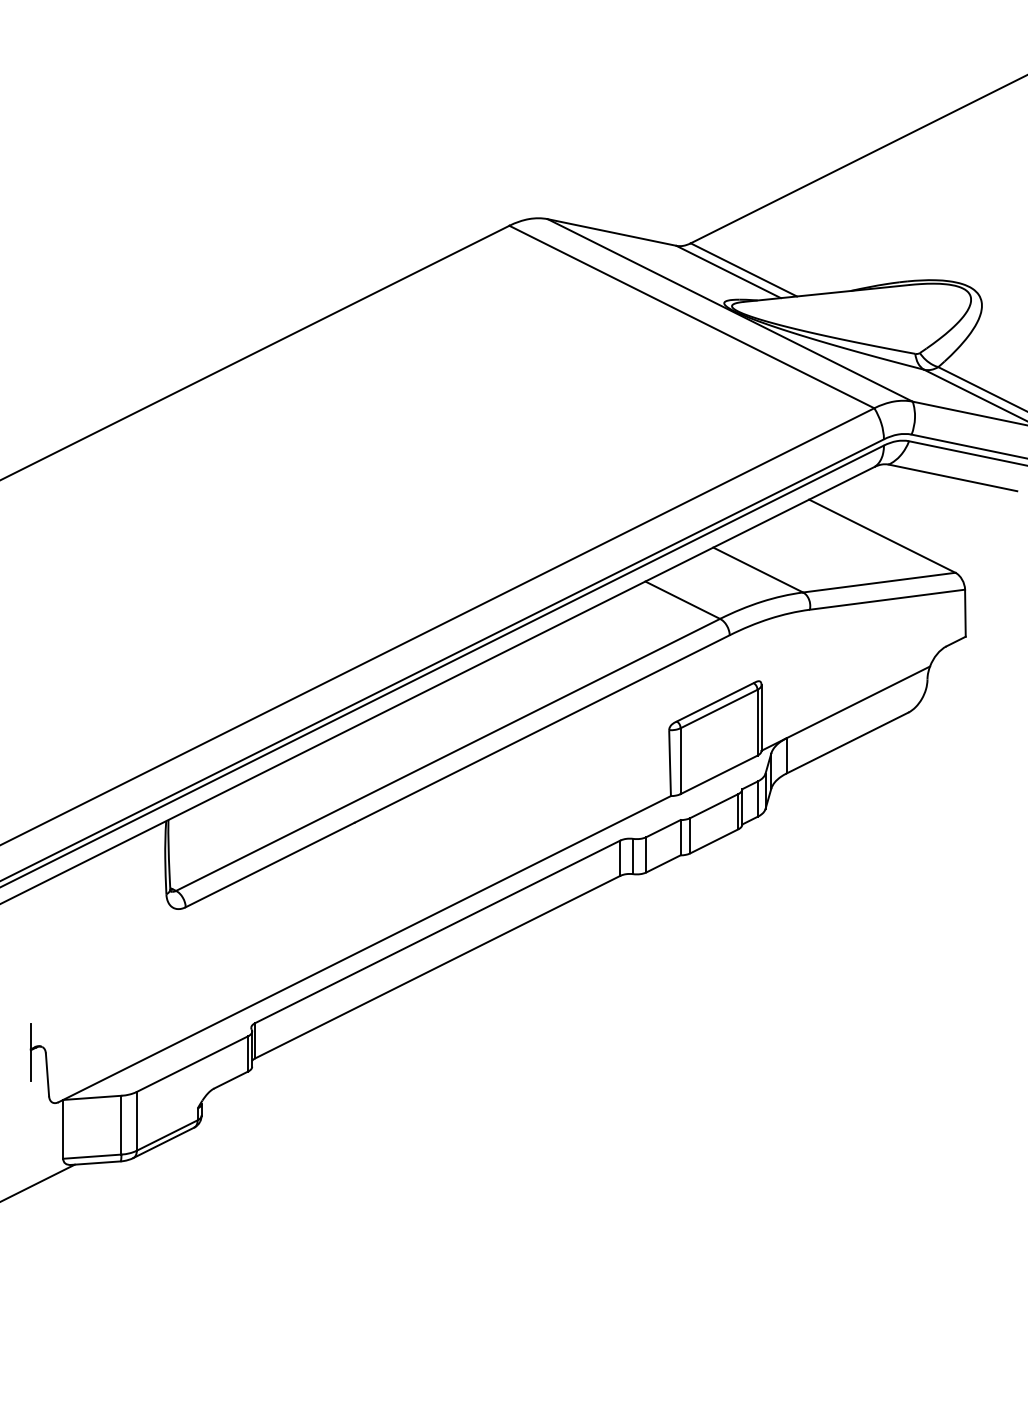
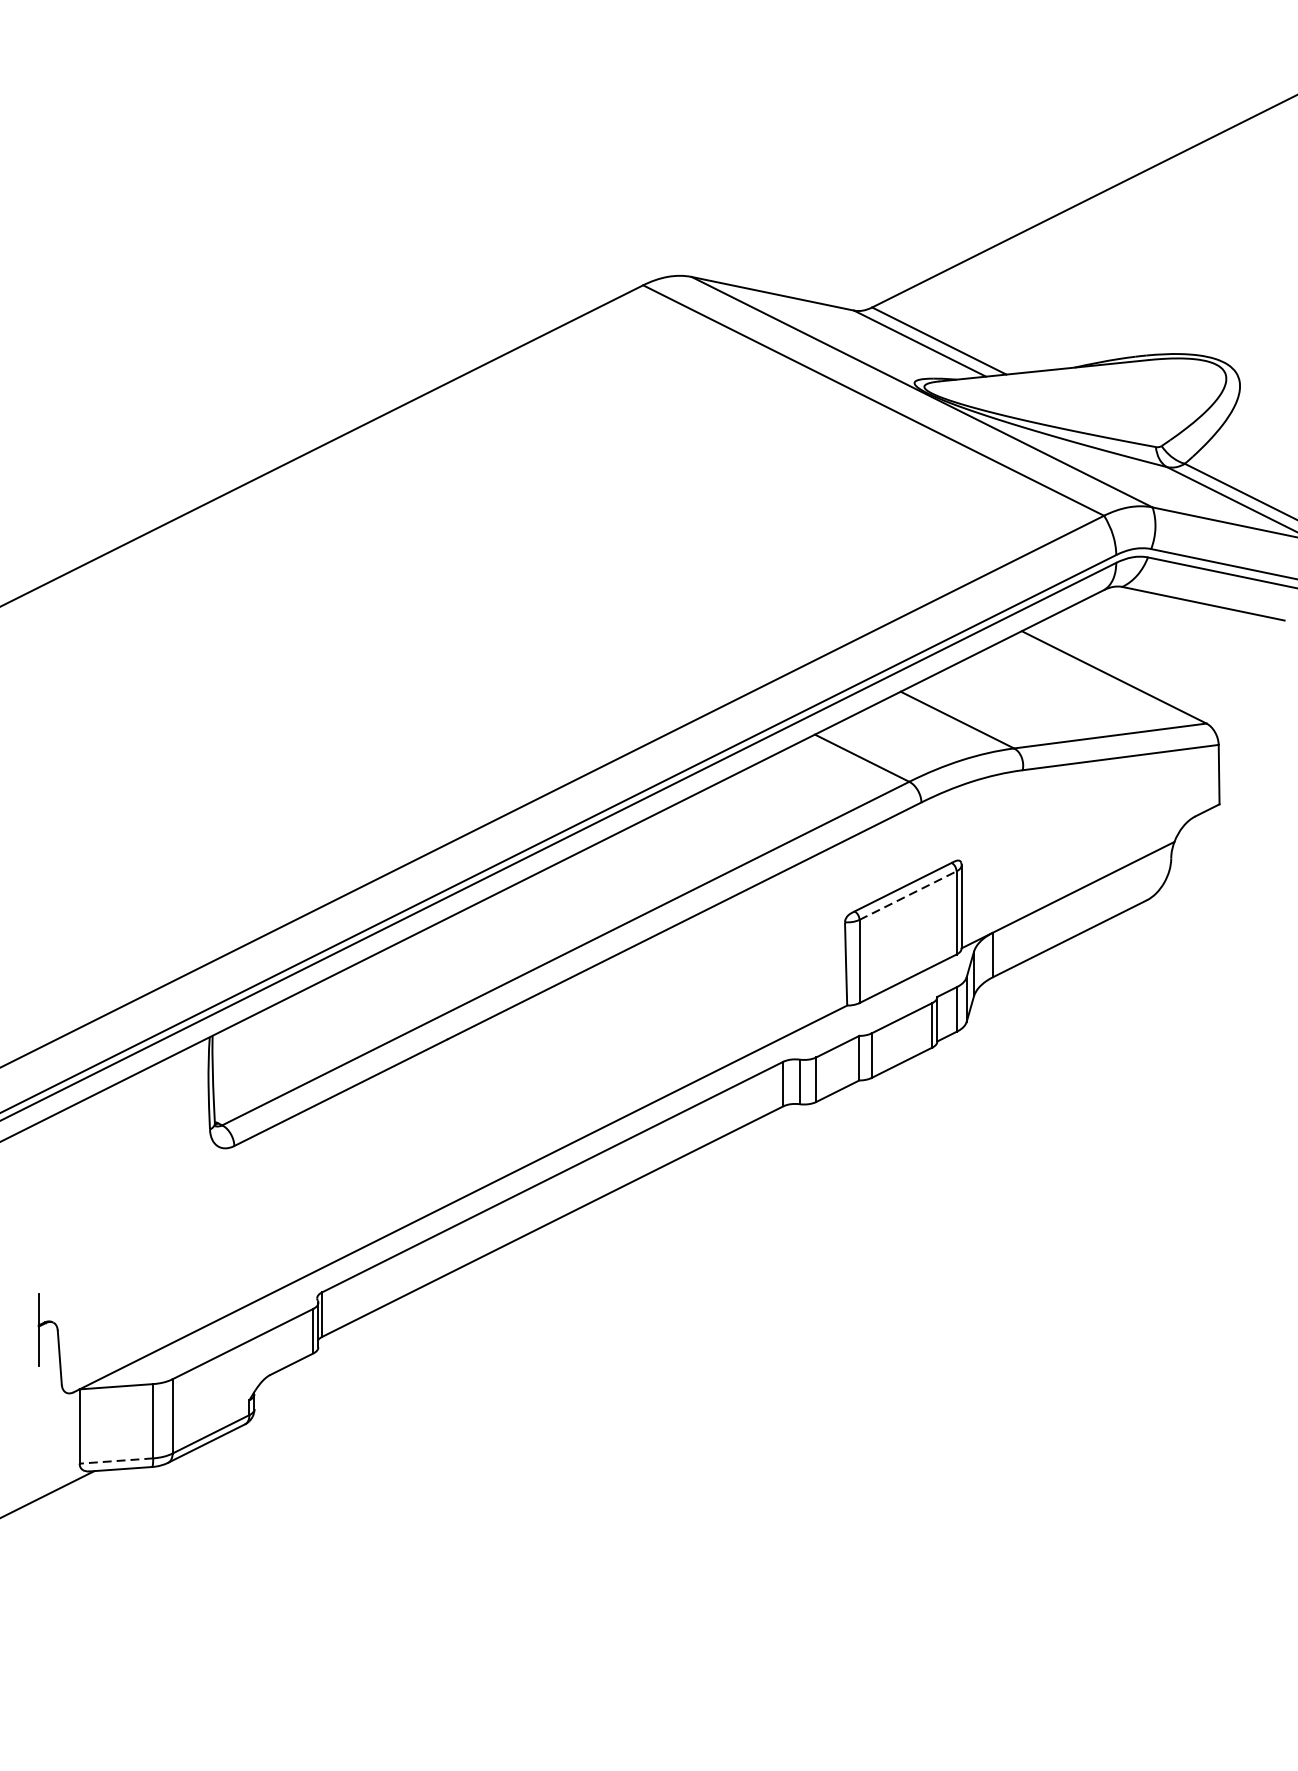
line: (719, 709) -> (908, 896), solid -> dashed
line: (91, 1156) -> (115, 1460), solid -> dashed

